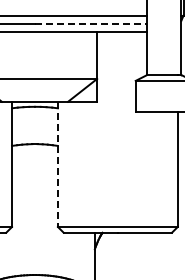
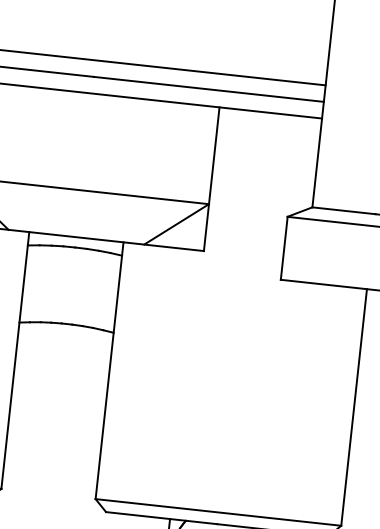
line: (91, 23) -> (209, 89), dashed -> solid
line: (57, 164) -> (108, 370), dashed -> solid

